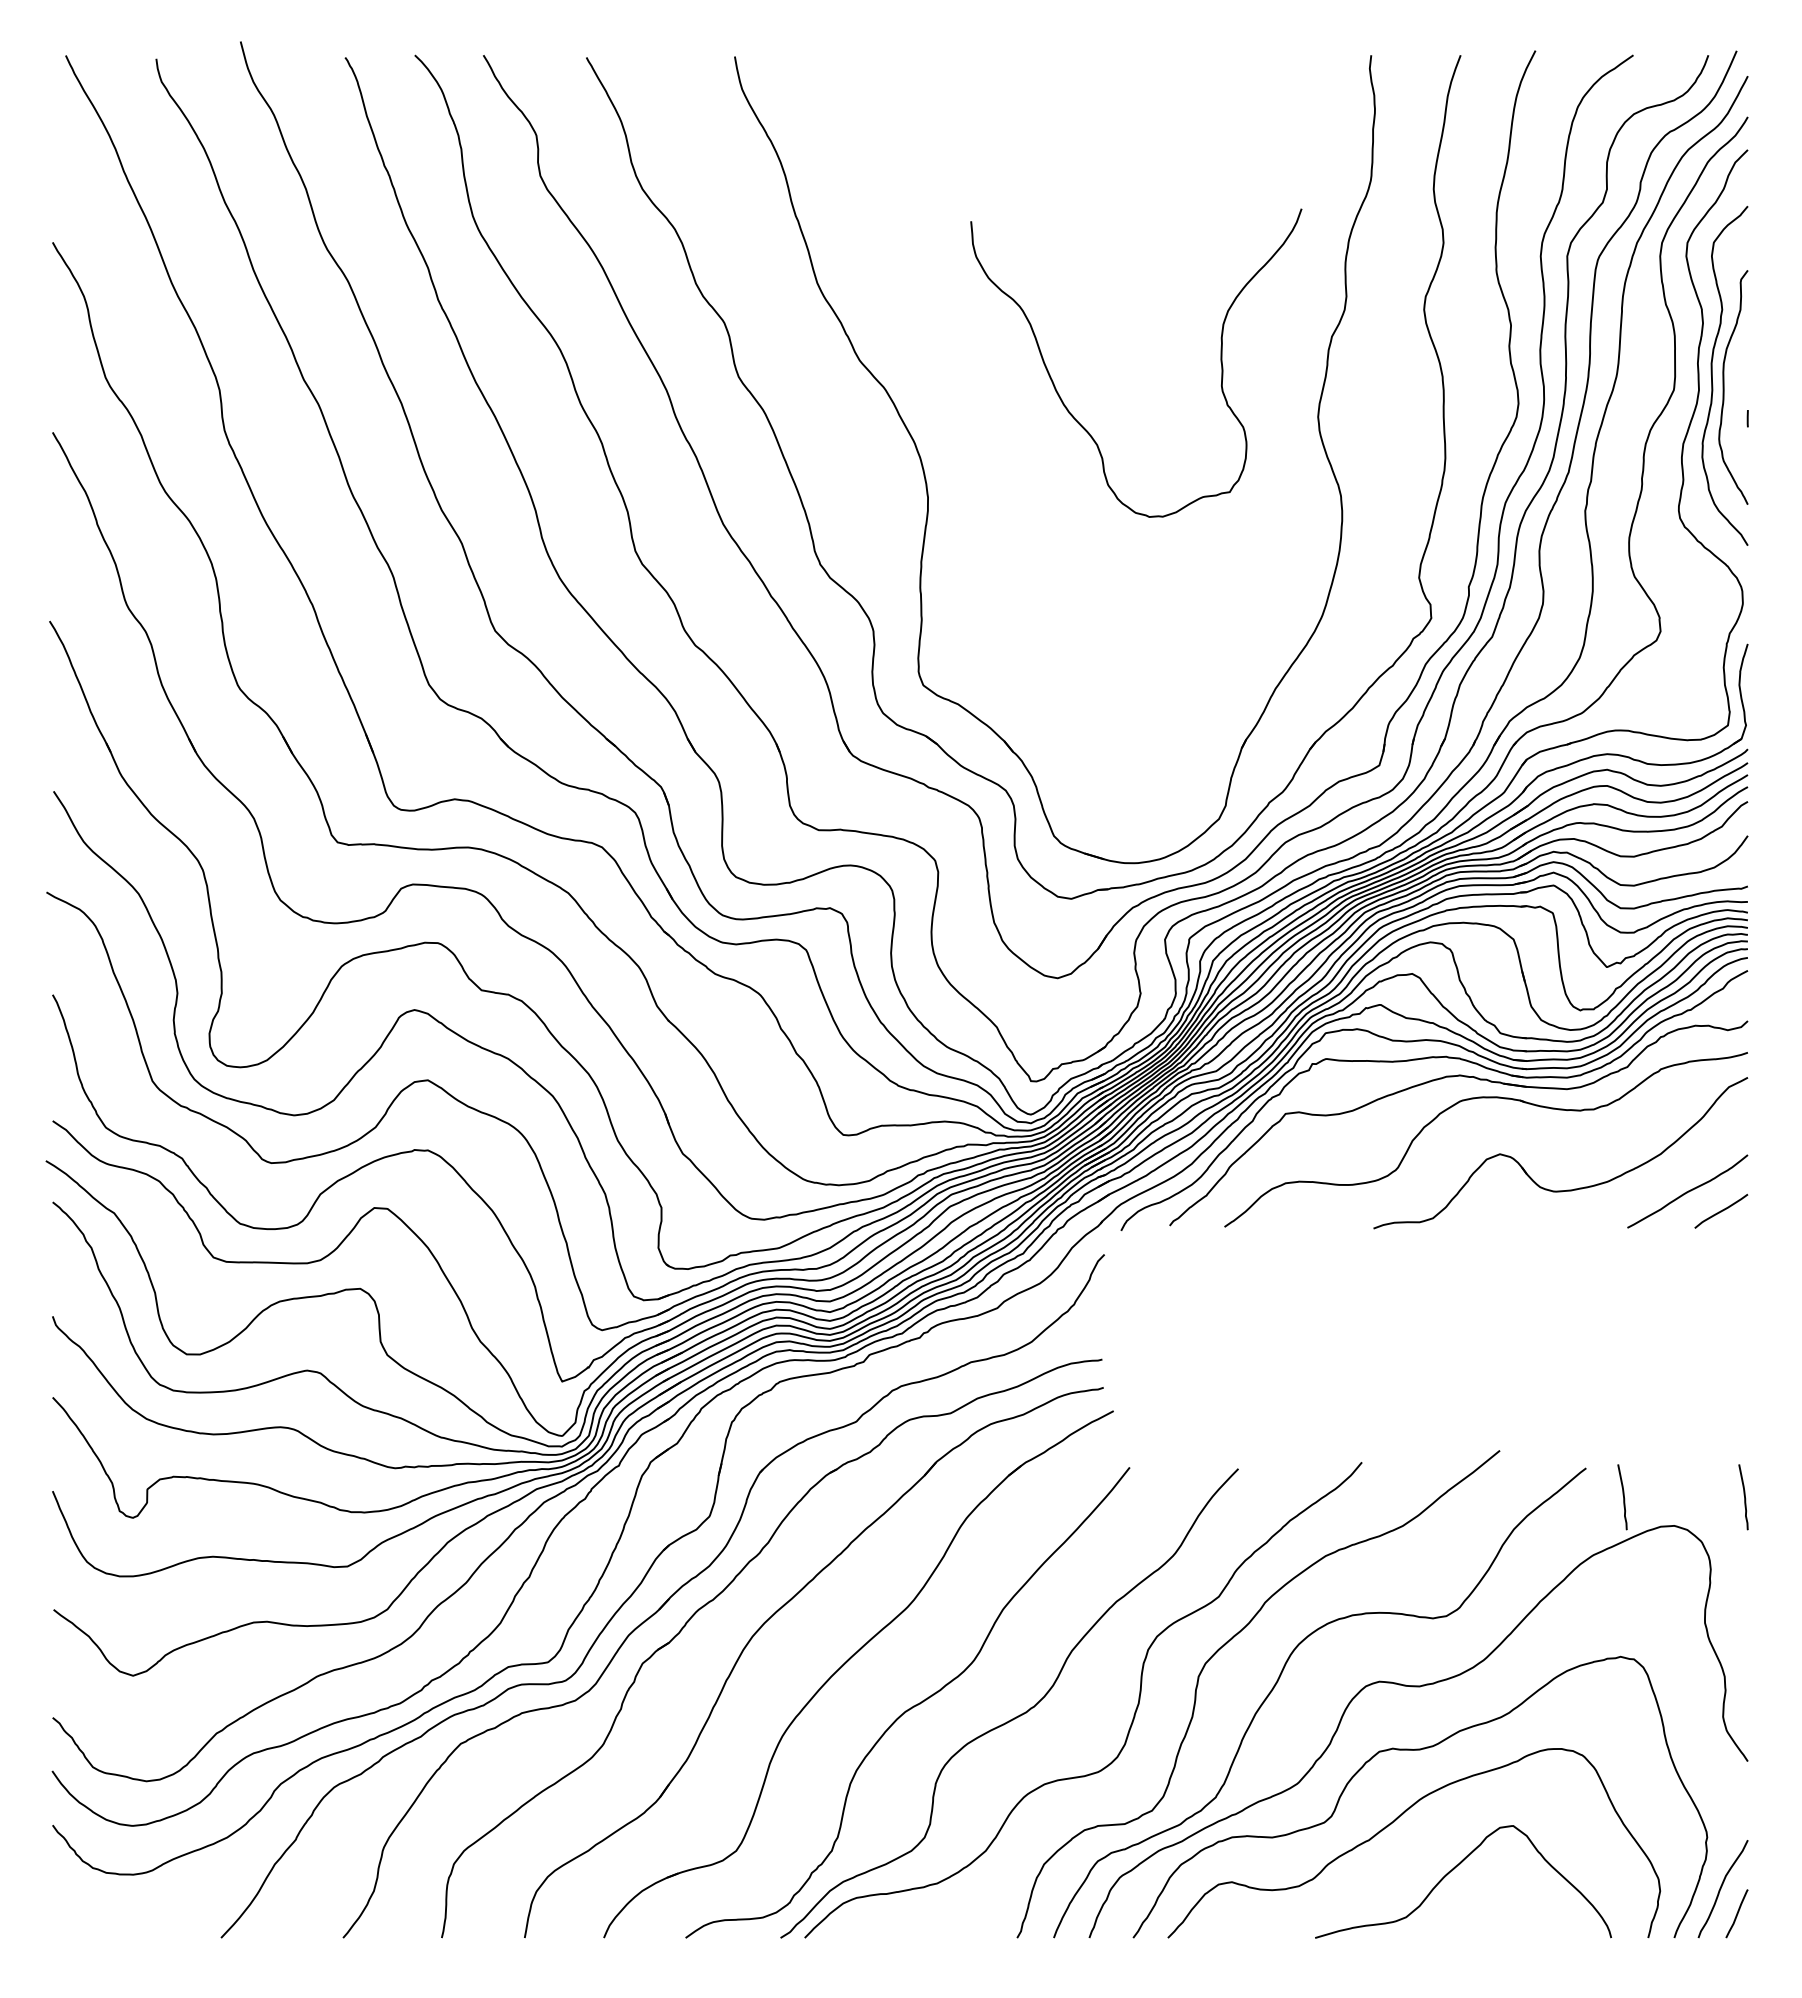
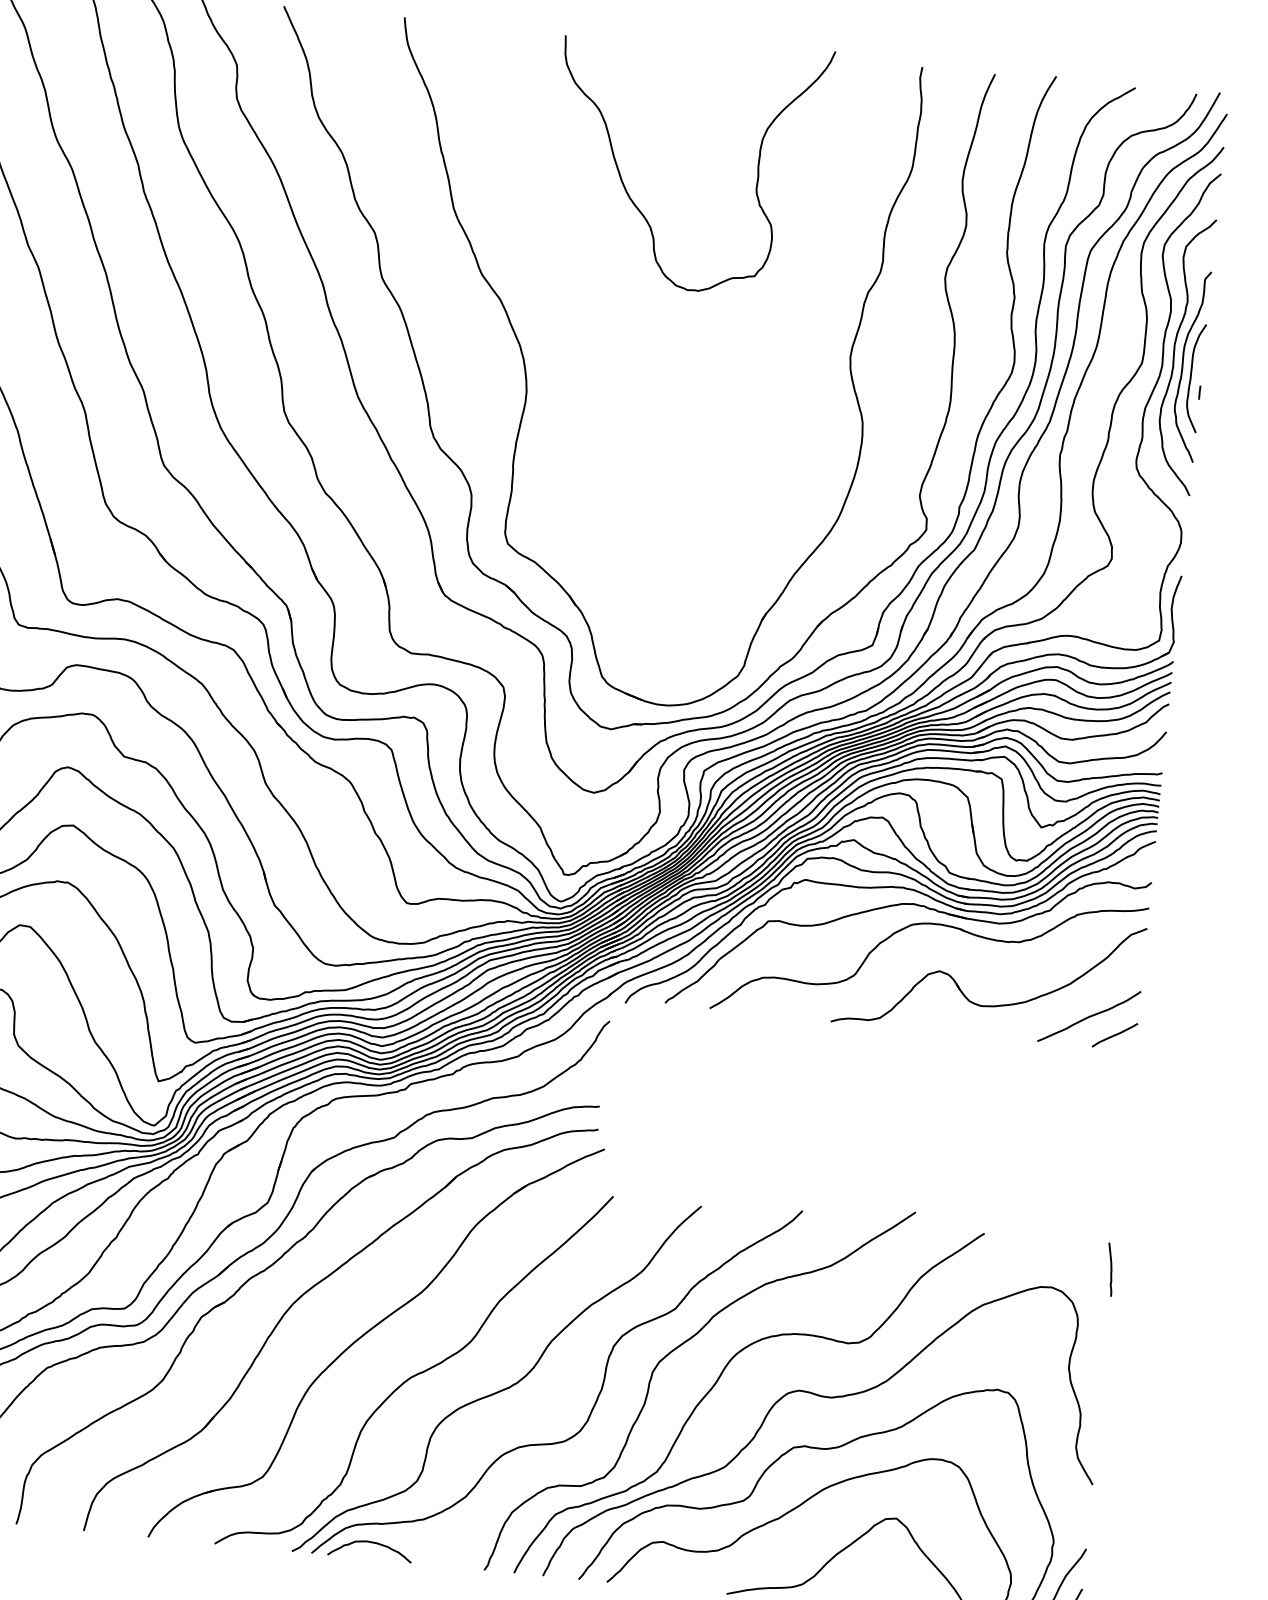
curve: (1735, 401) -> (1191, 377), added
curve: (1073, 415) -> (633, 201), moved
curve: (1623, 1497) -> (1012, 1260), removed
curve: (875, 1918) -> (370, 1543), added

